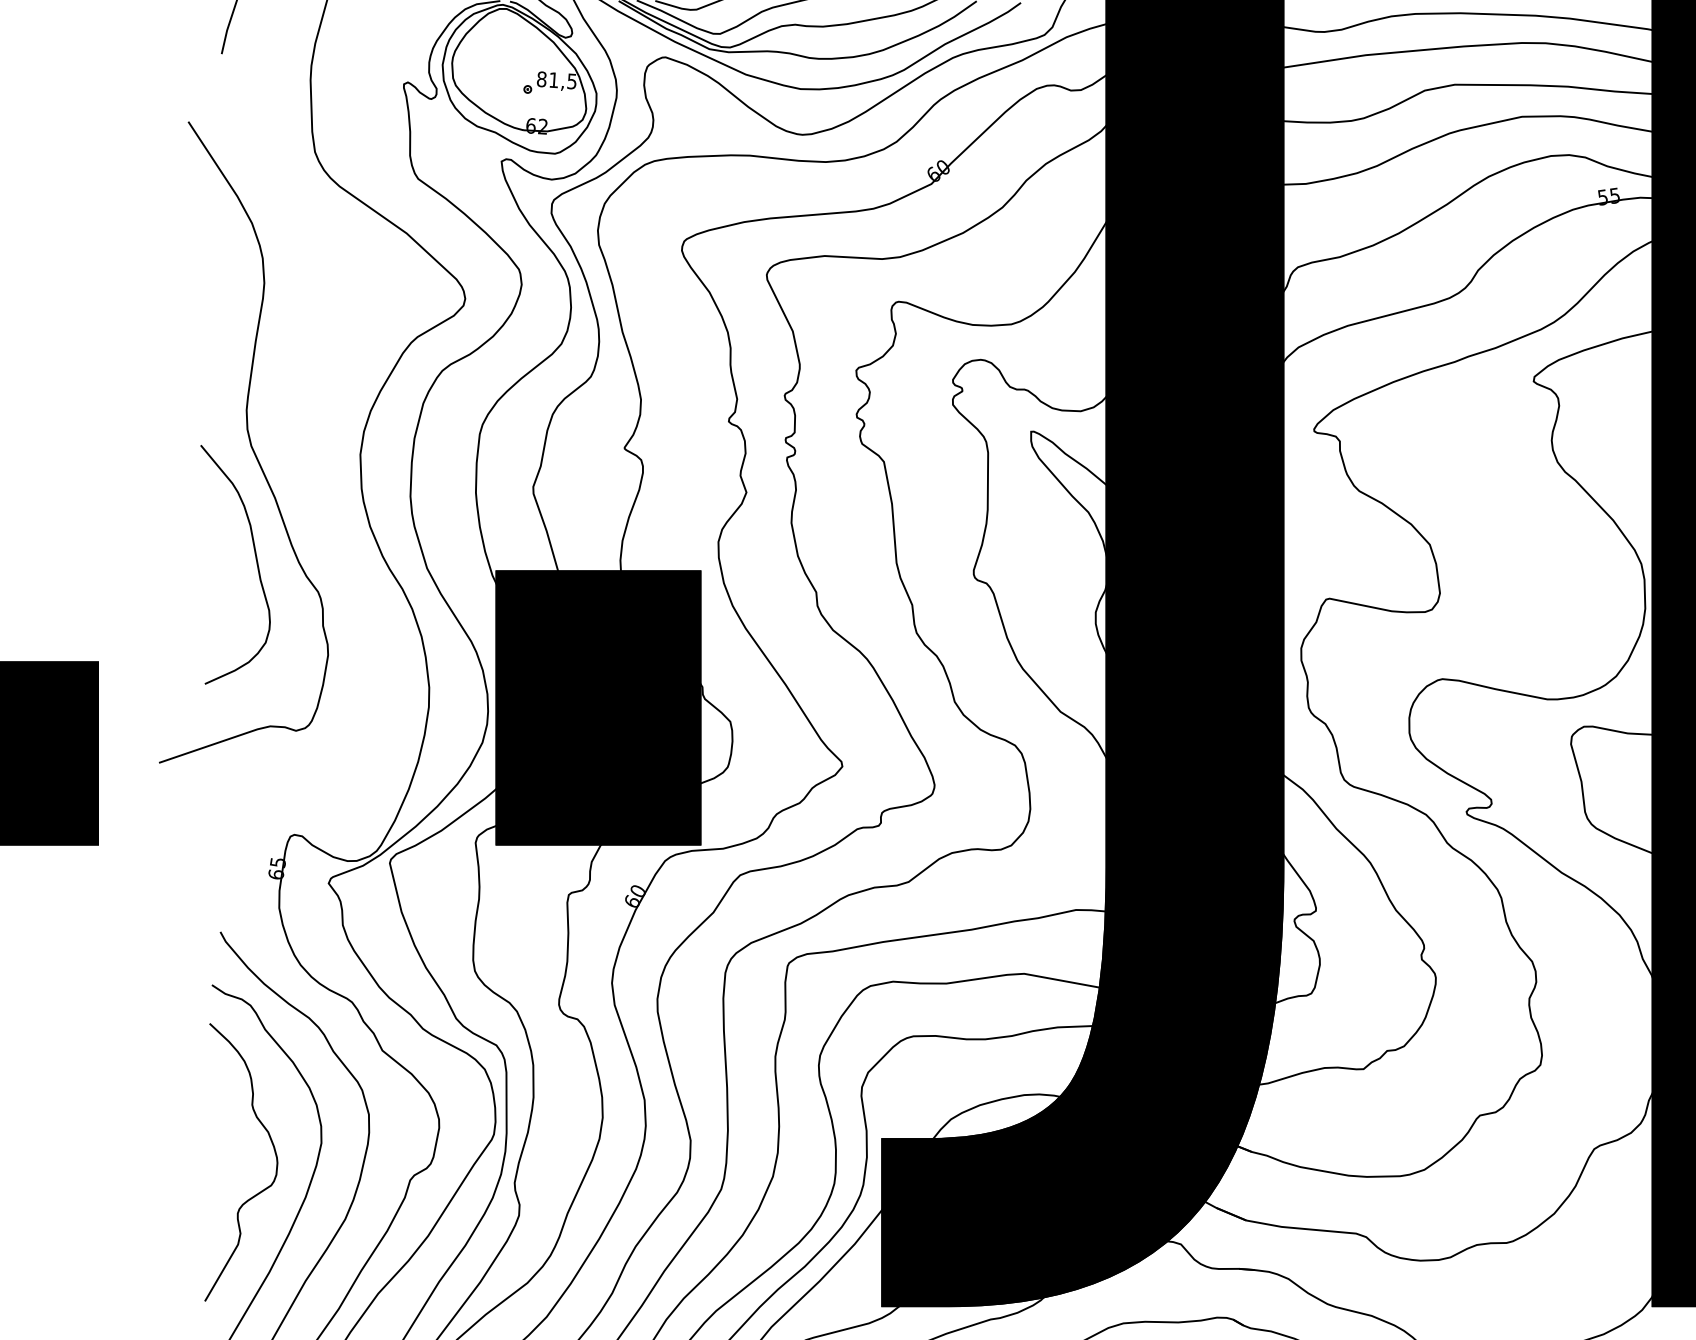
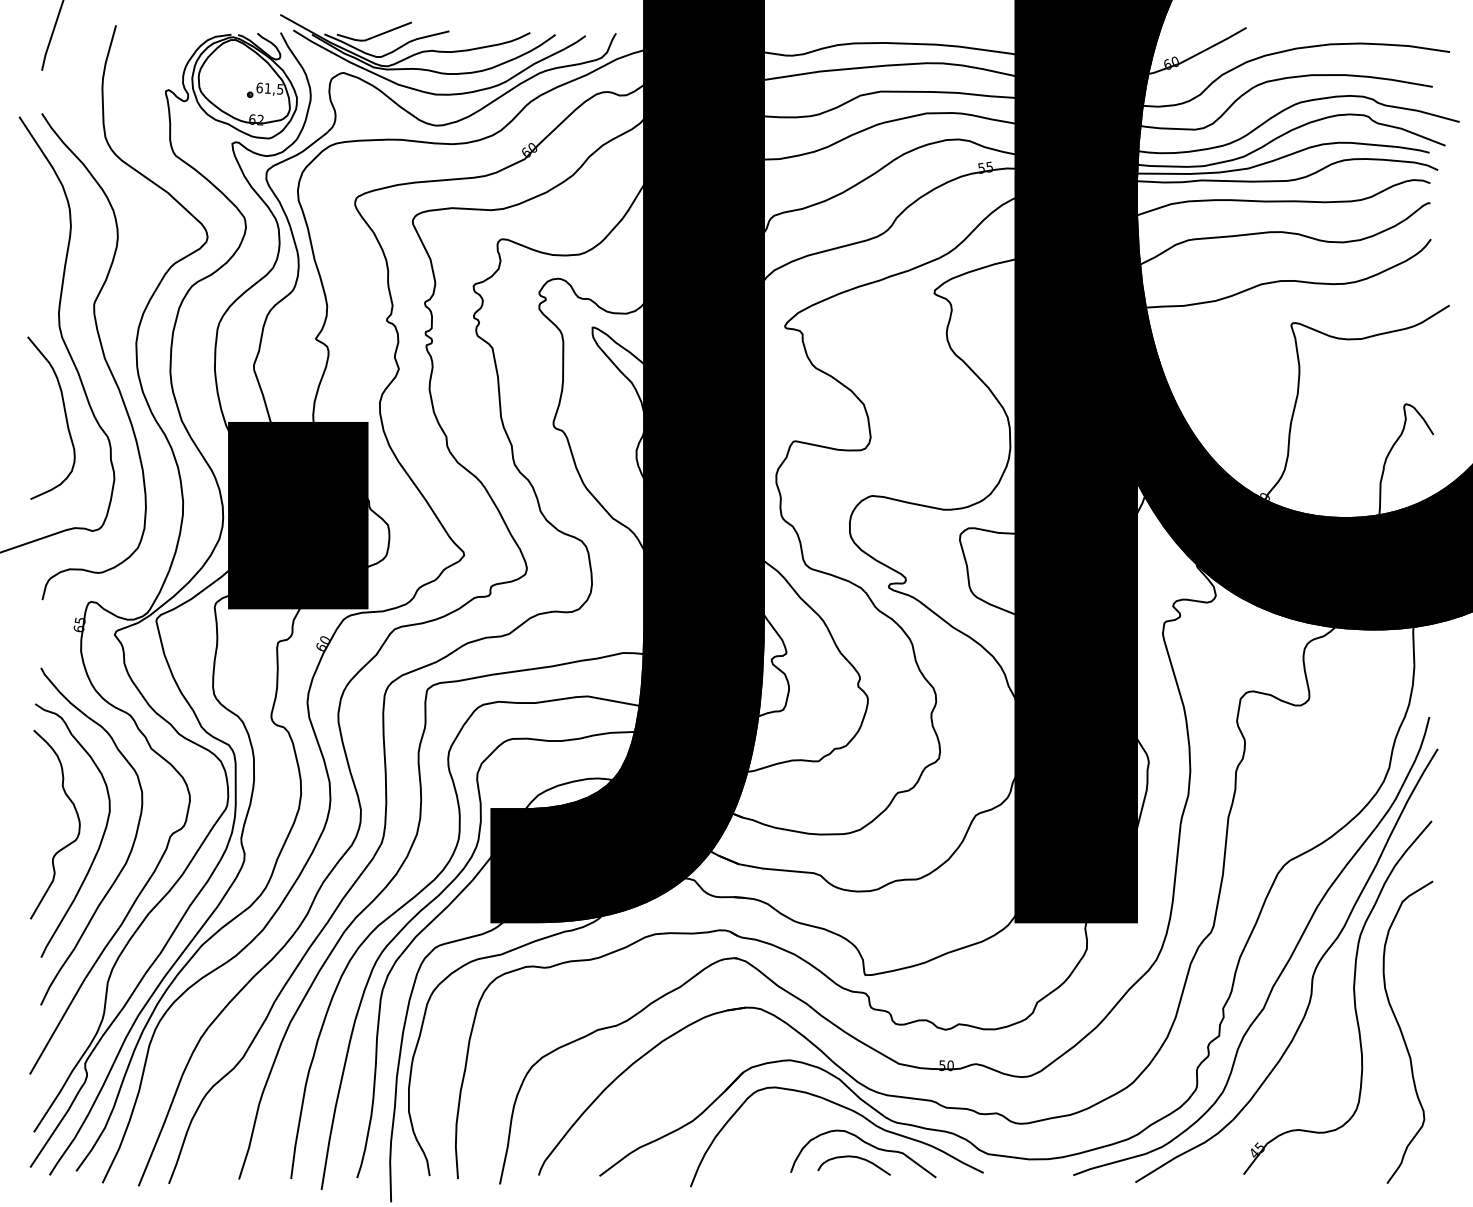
text: (541, 78) -> (259, 87), 81,5 -> 61,5
curve: (310, 471) -> (102, 354), added

